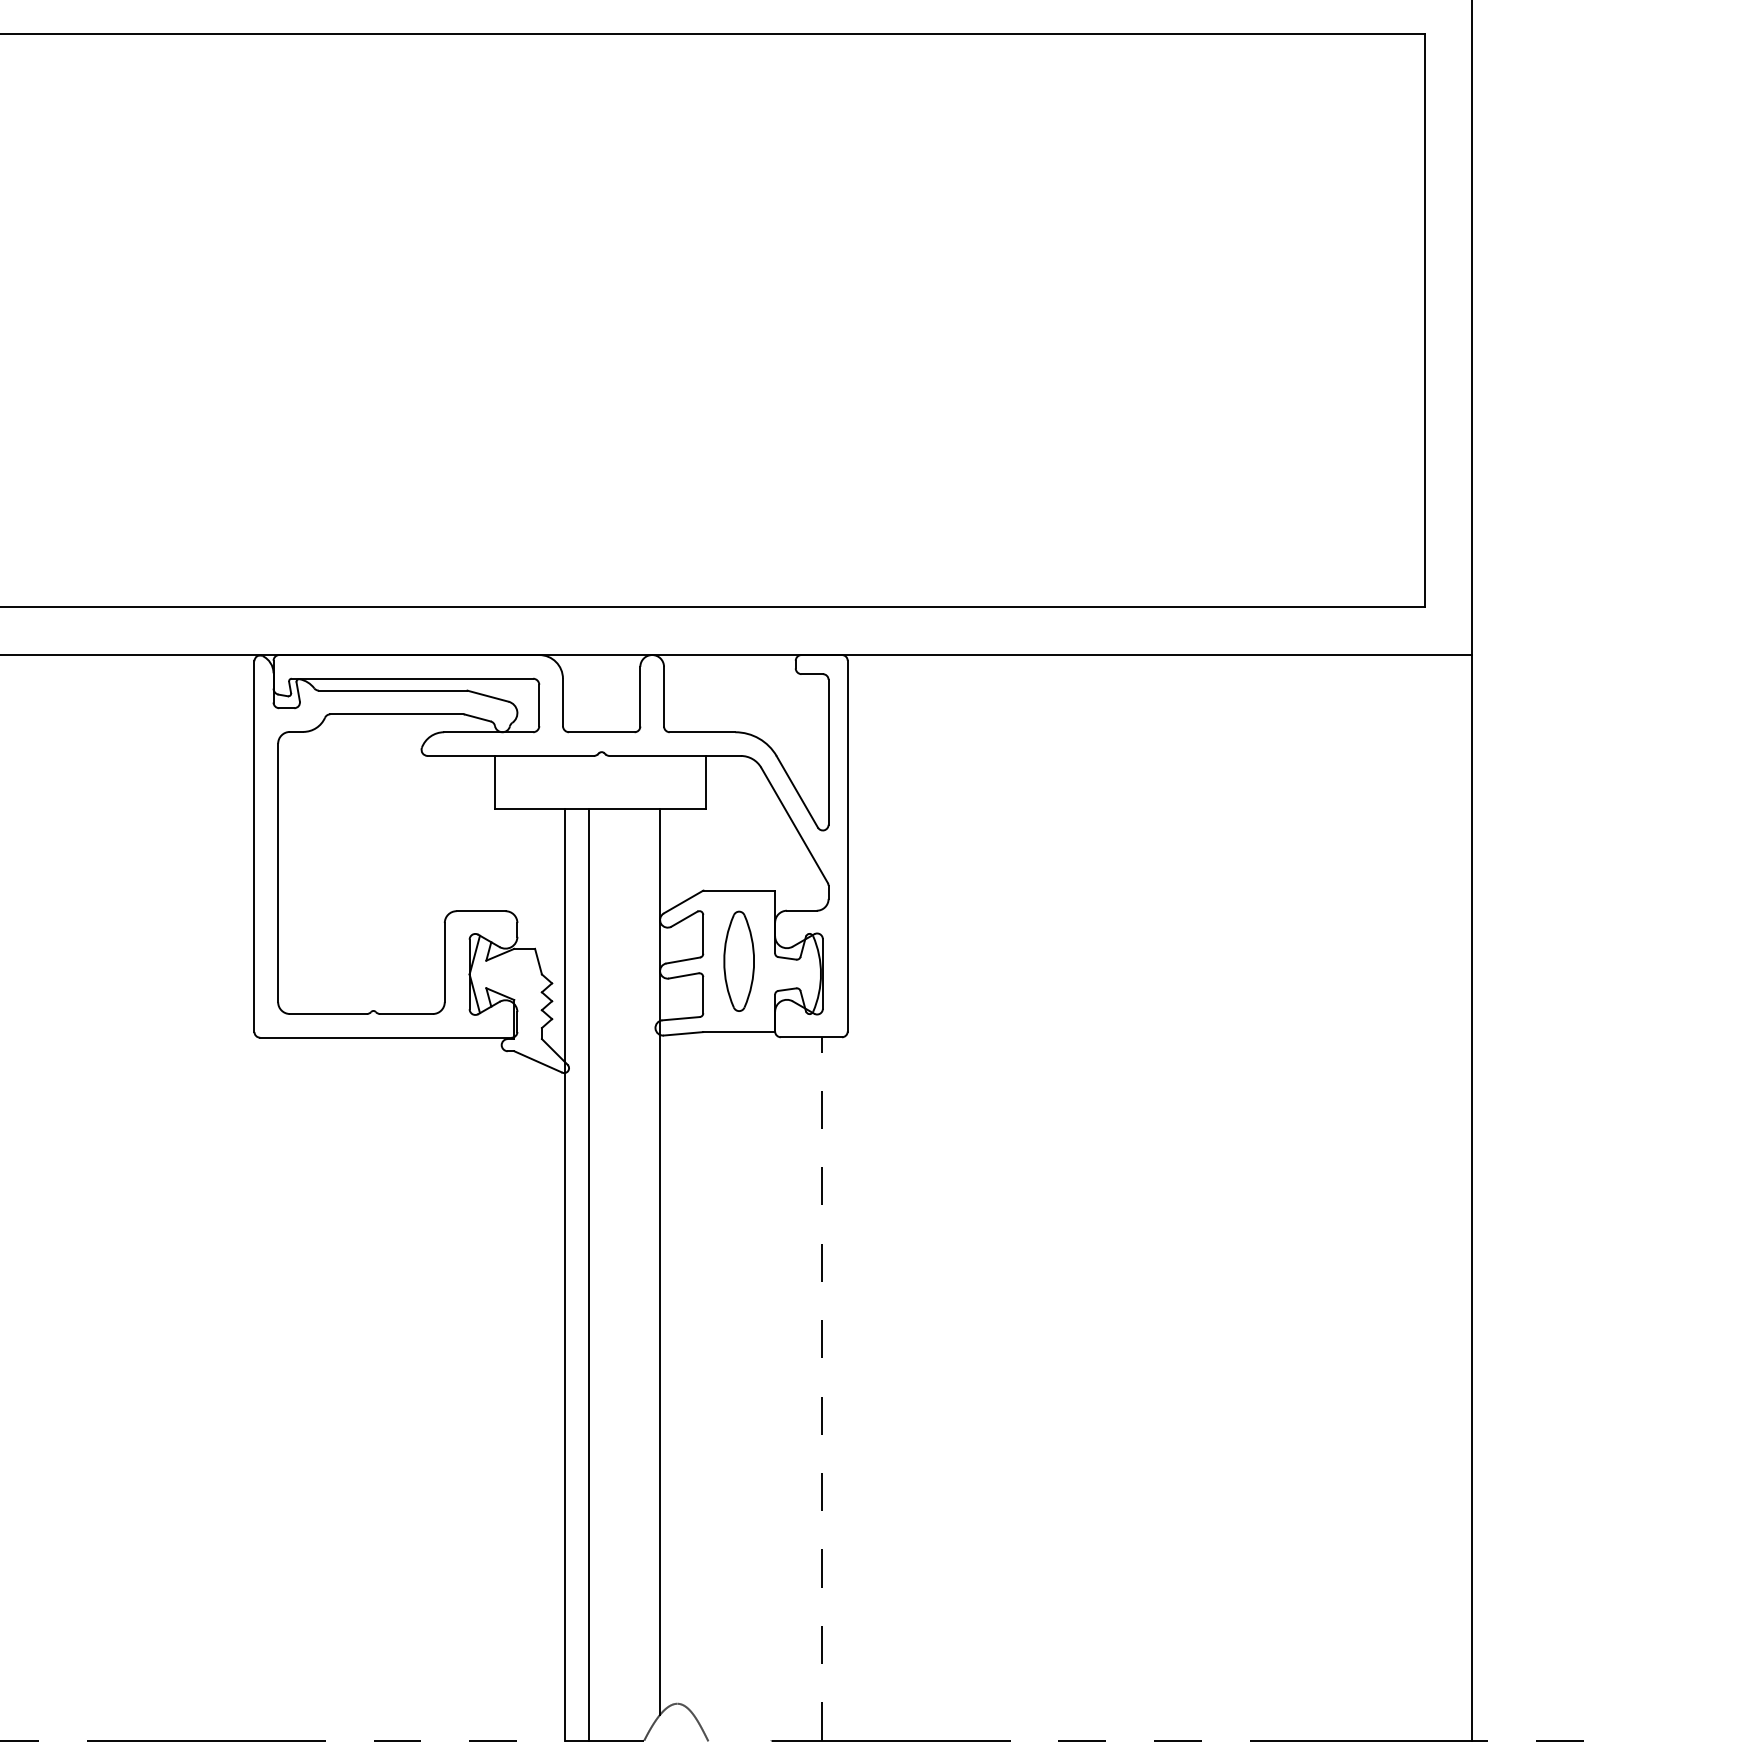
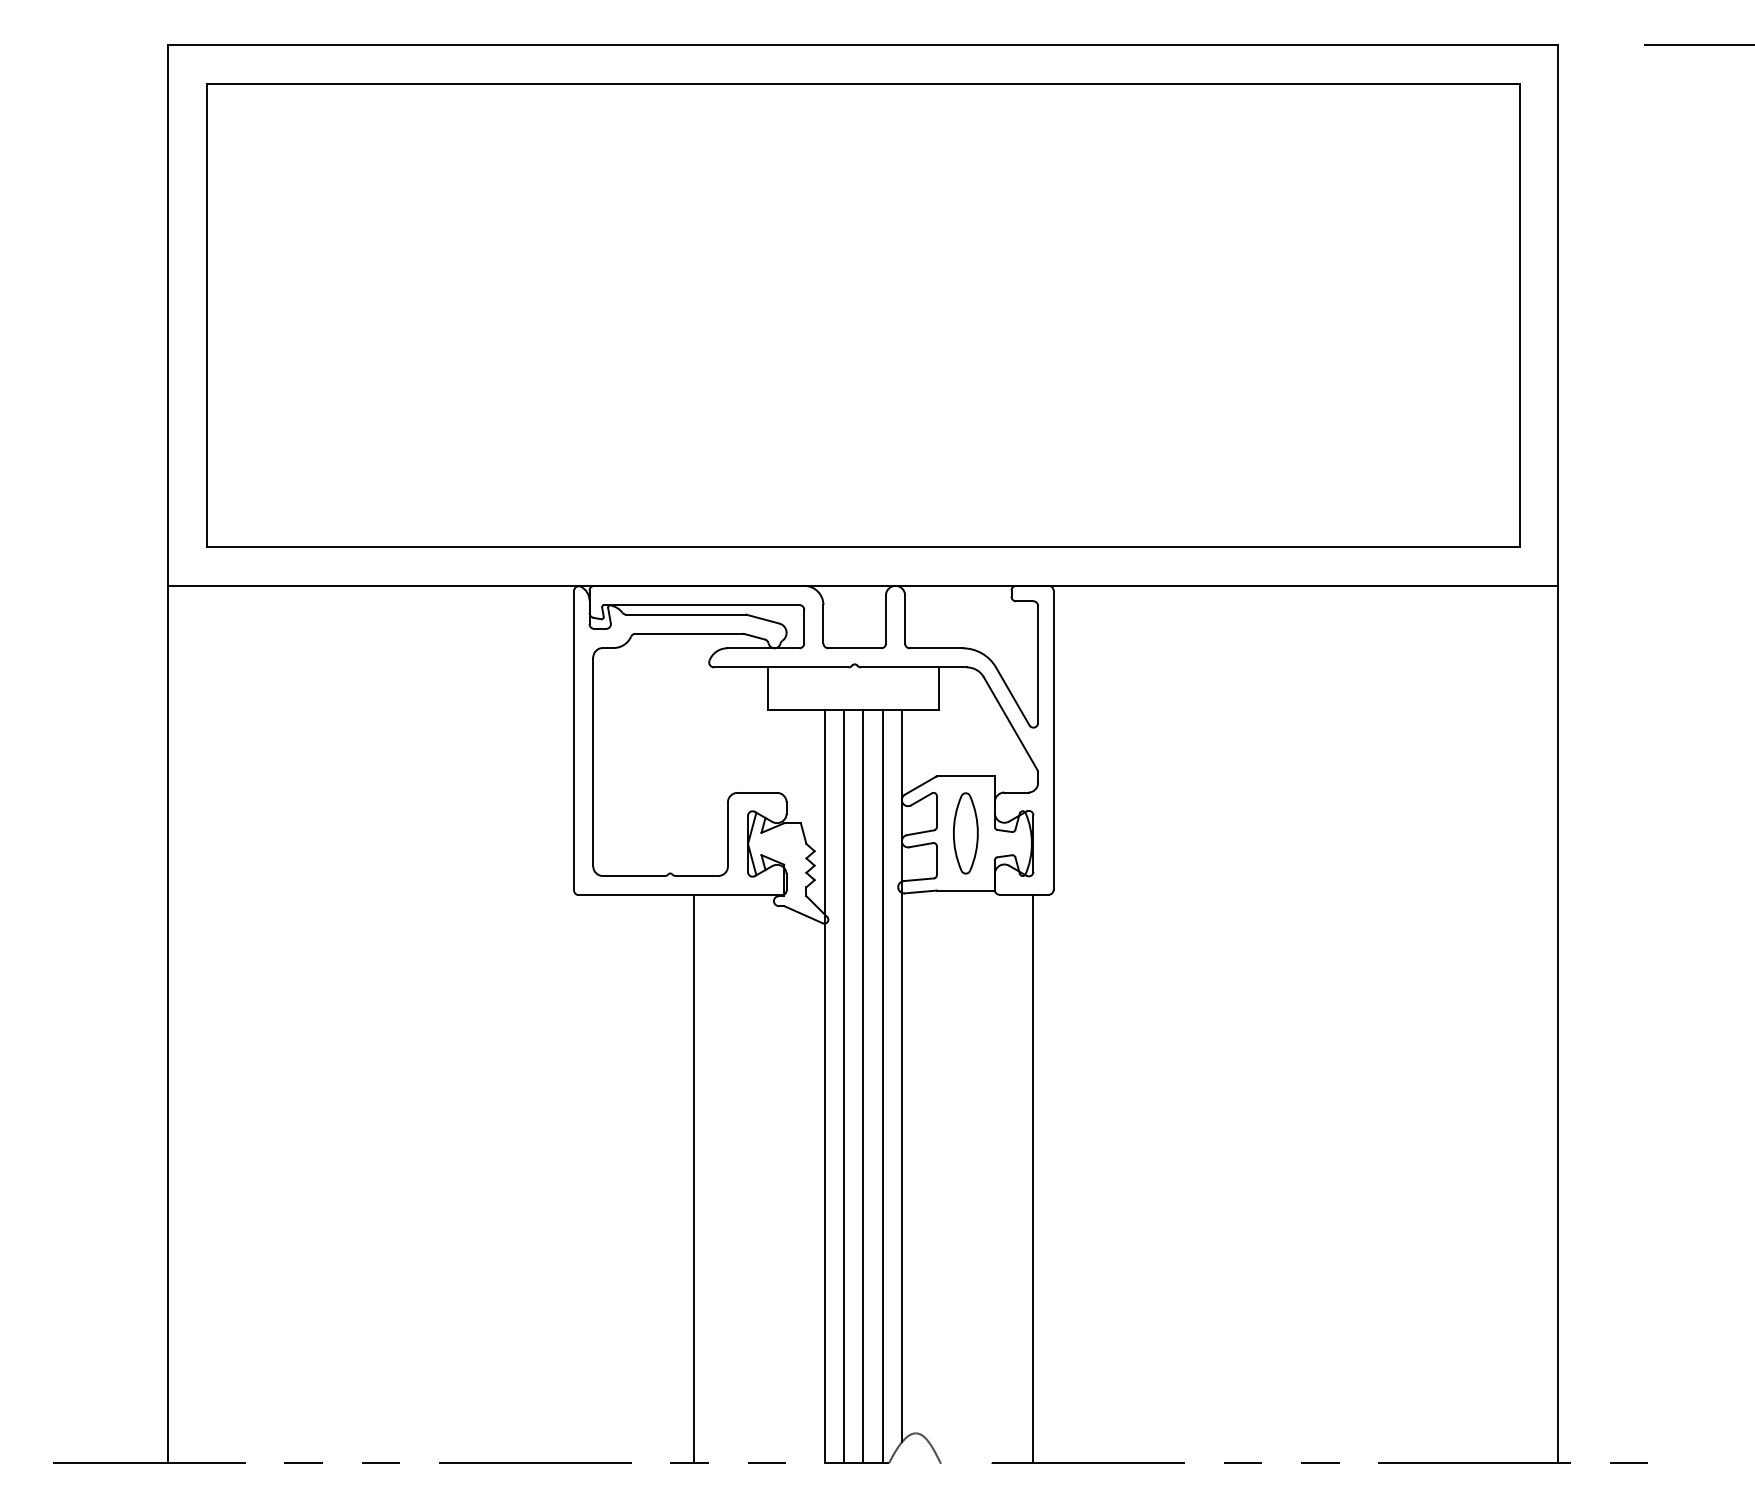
line: (612, 1274) -> (863, 1086), added
line: (636, 1274) -> (882, 1086), added
line: (821, 1388) -> (1032, 1178), dashed -> solid
line: (403, 1389) -> (694, 1179), added

